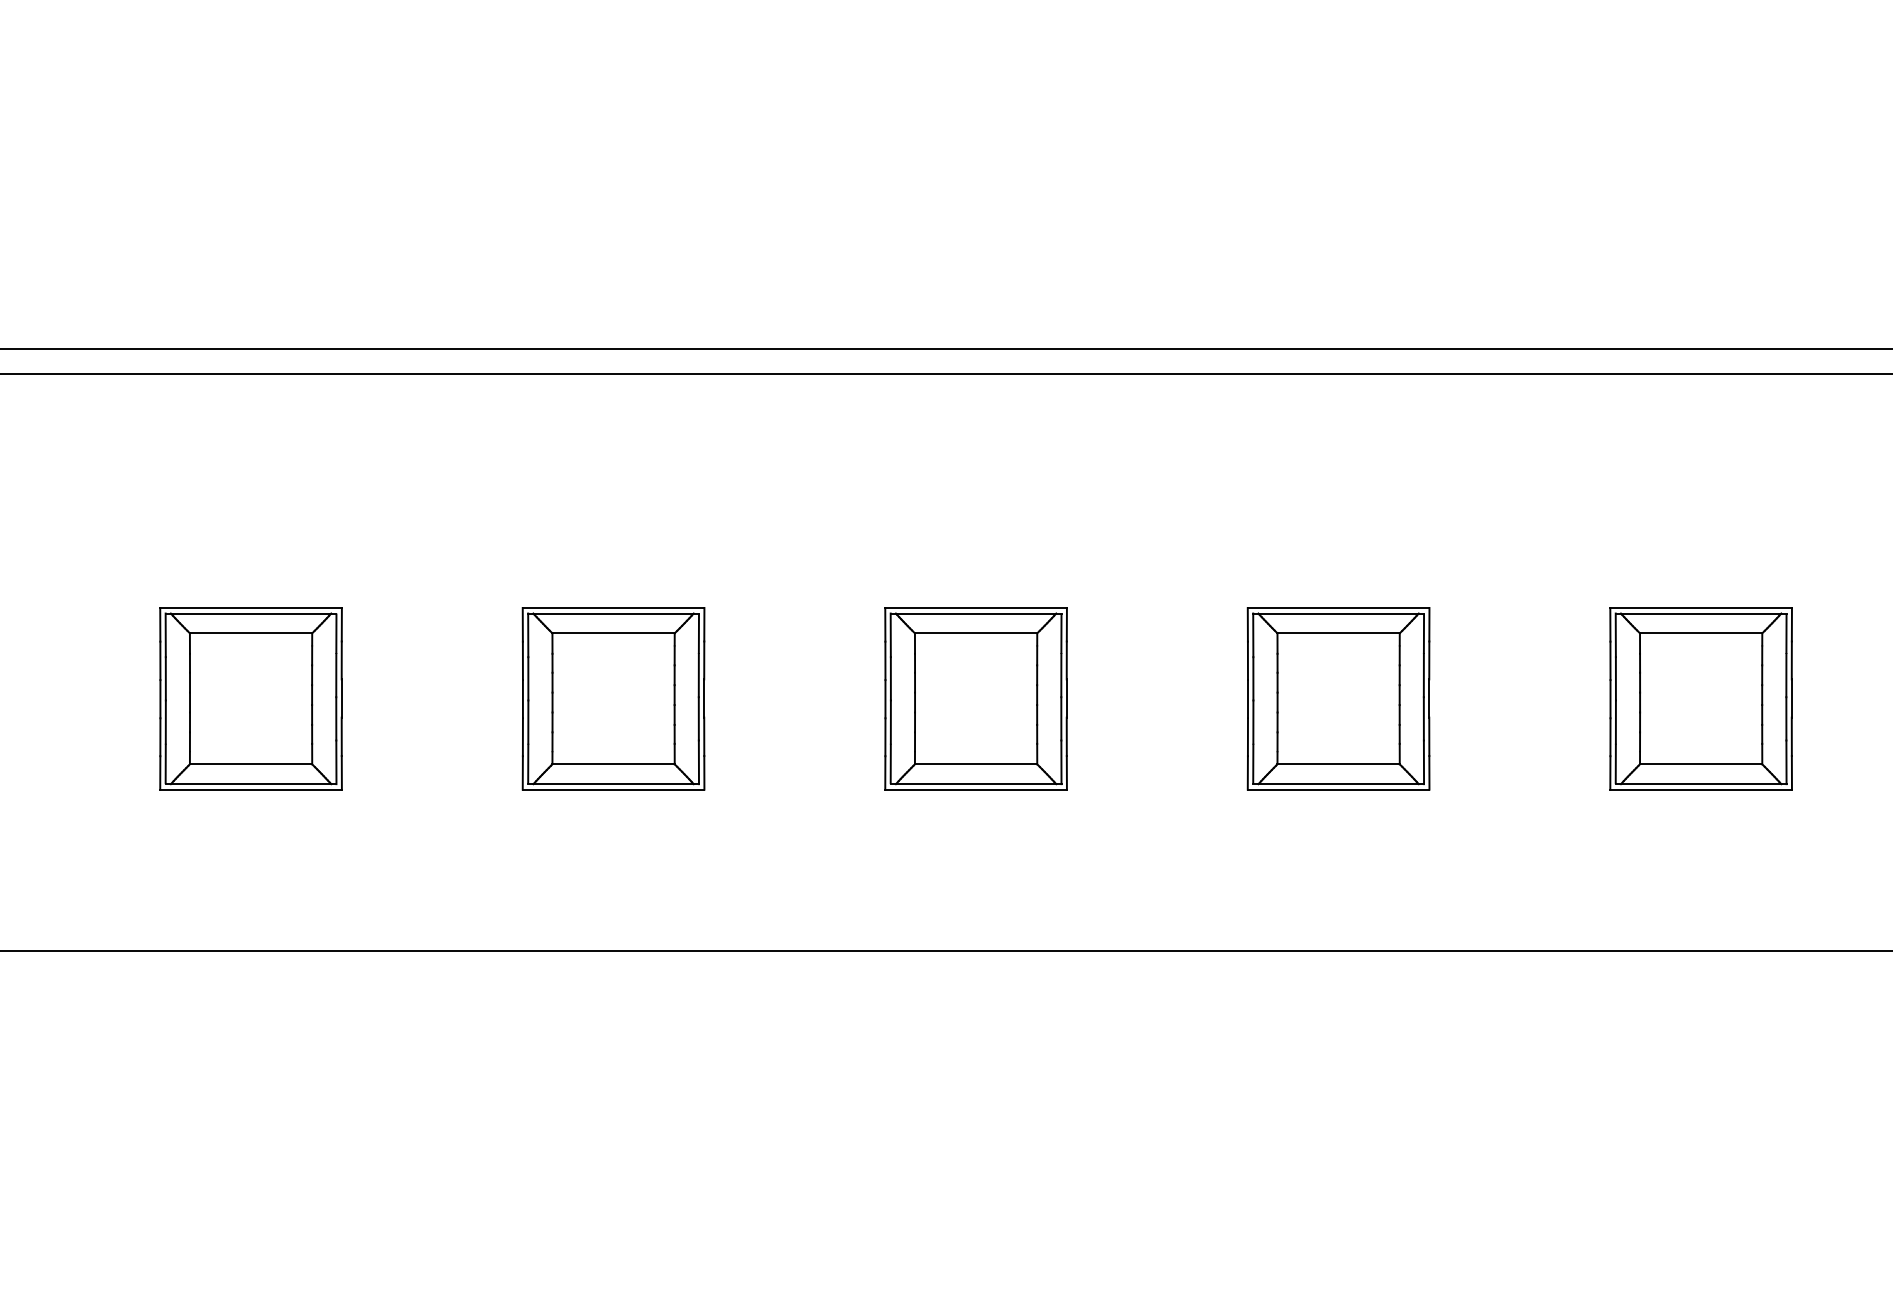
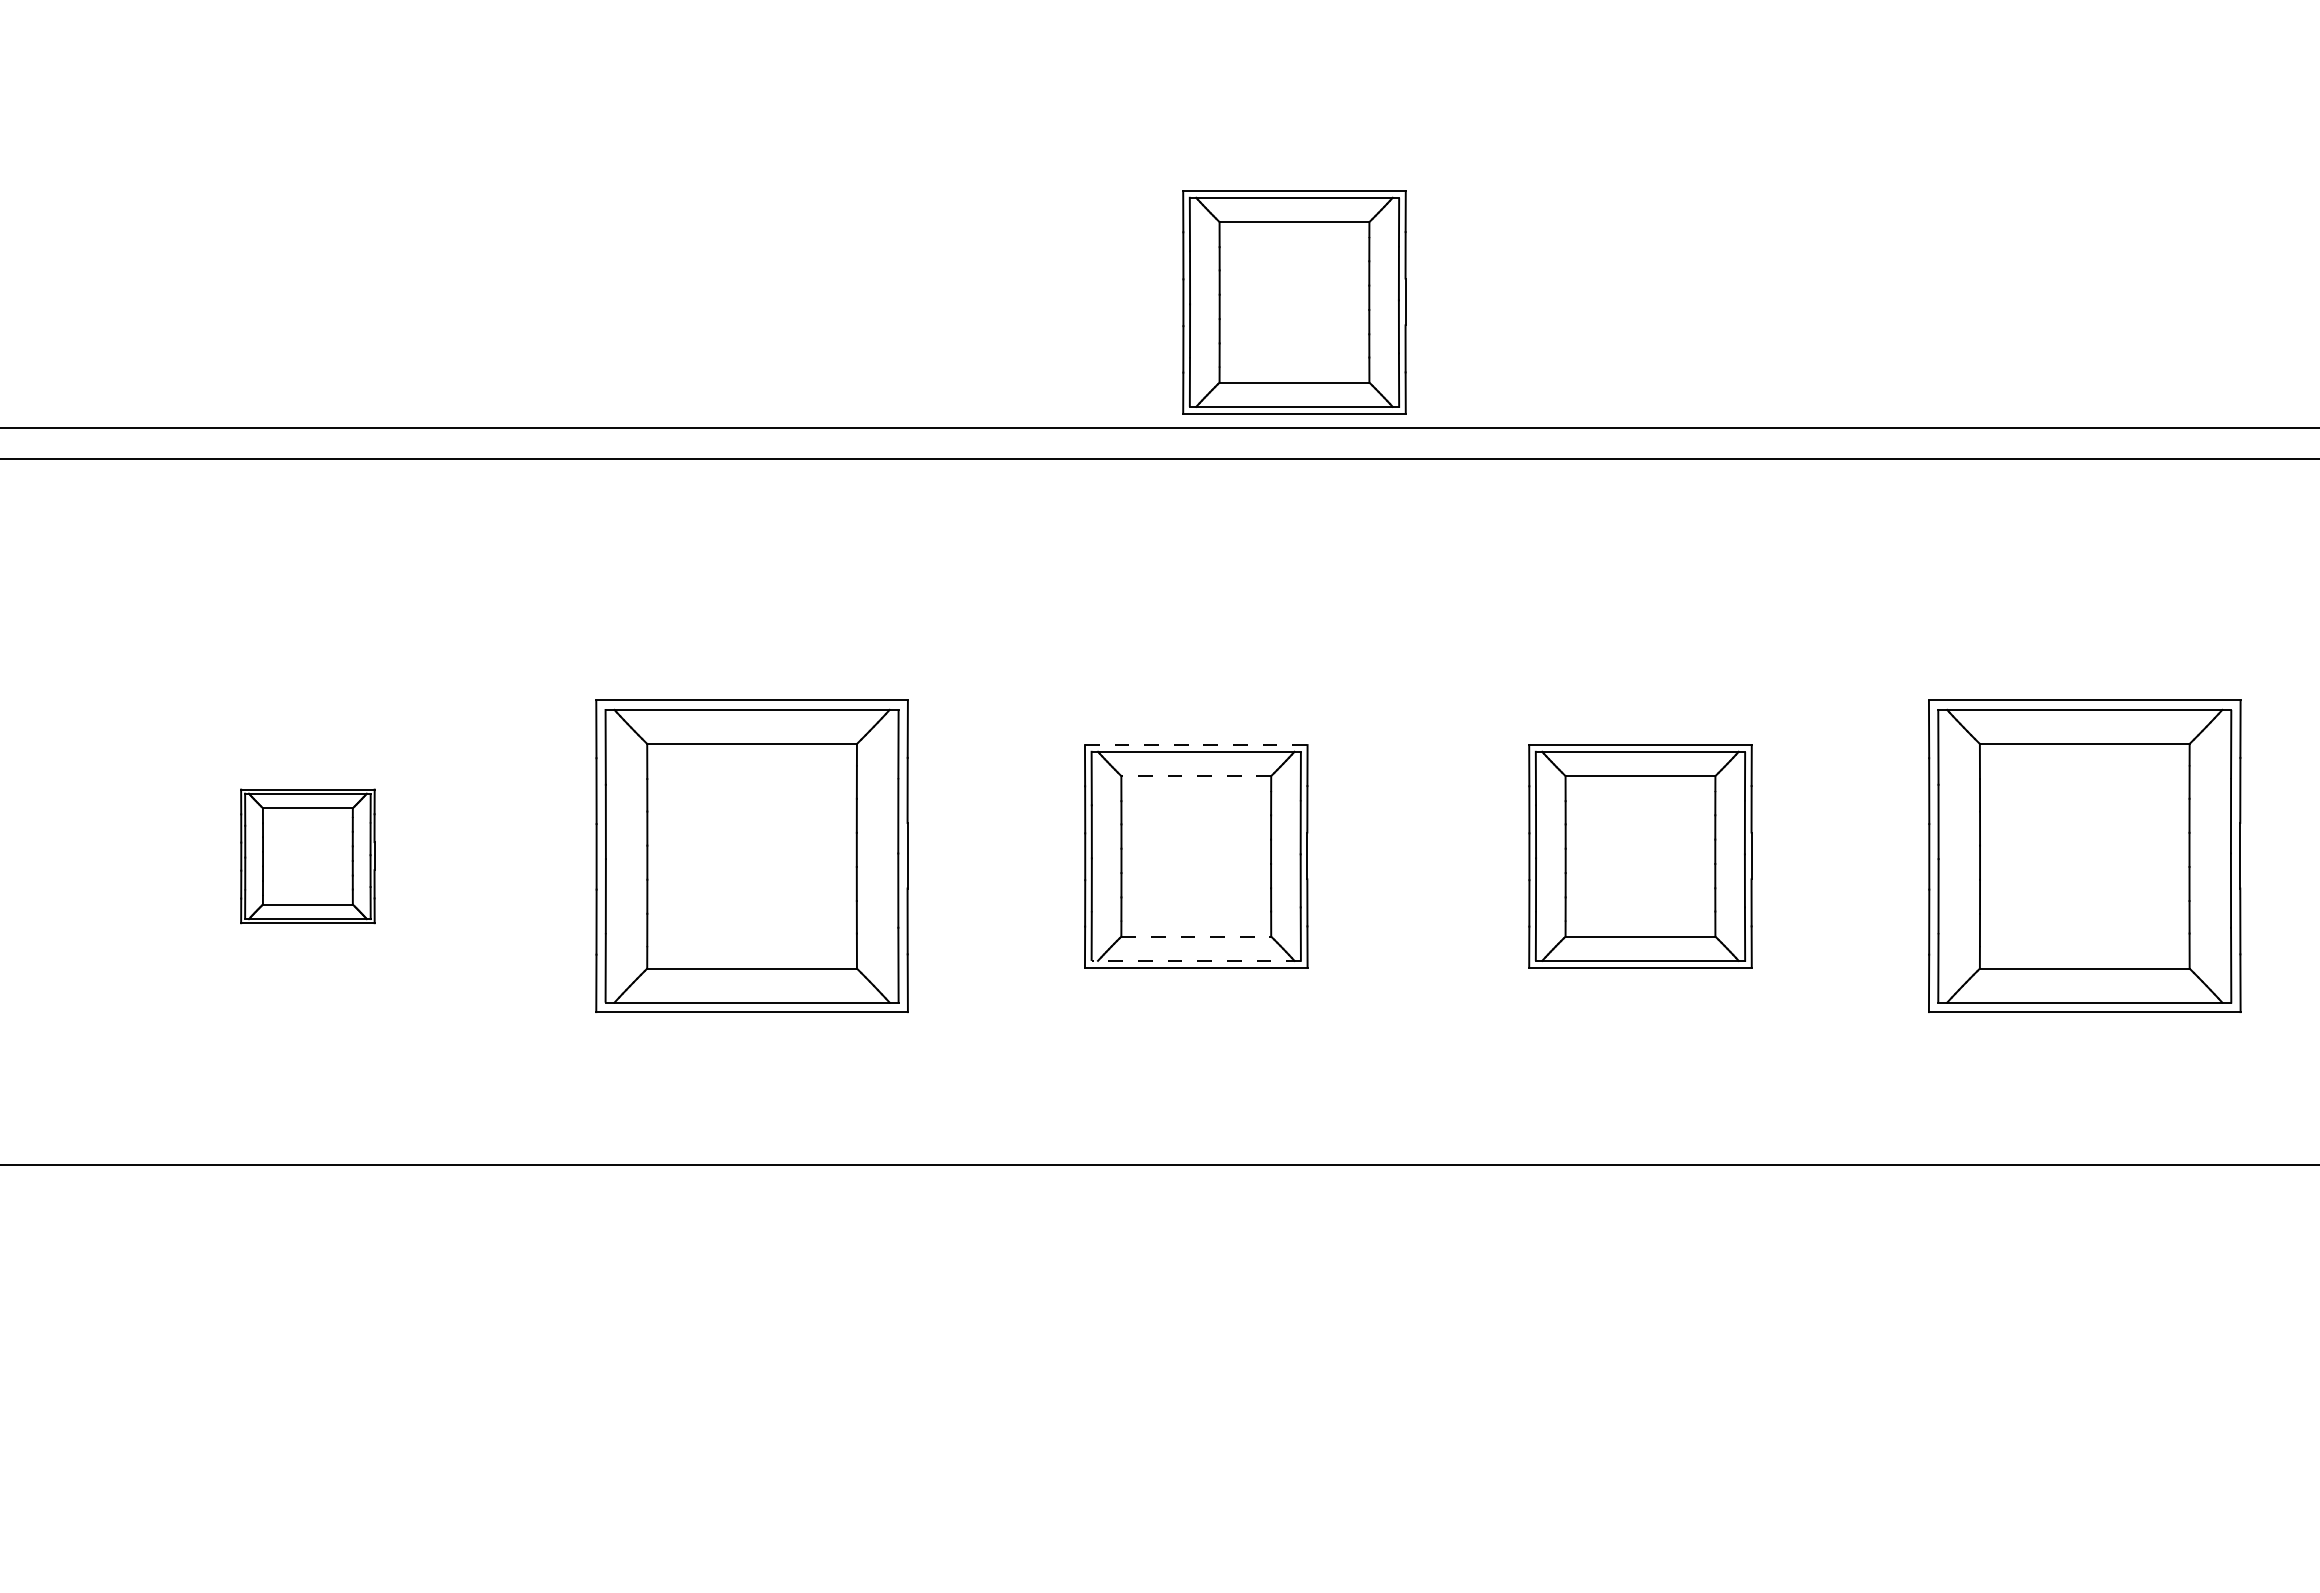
part: (1056, 246) -> (1294, 302), added
line: (976, 608) -> (1196, 745), solid -> dashed
line: (976, 633) -> (1196, 776), solid -> dashed
part: (250, 698) -> (307, 856), size x0.6
part: (613, 698) -> (751, 856), size x1.4
part: (1700, 698) -> (2084, 856), size x1.4
line: (976, 764) -> (1196, 936), solid -> dashed
line: (976, 783) -> (1196, 960), solid -> dashed

